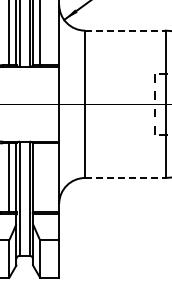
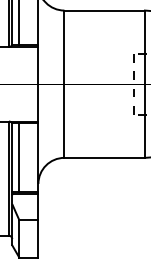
line: (125, 30) -> (104, 10), dashed -> solid
line: (40, 177) -> (19, 157), added
line: (125, 177) -> (104, 157), dashed -> solid

